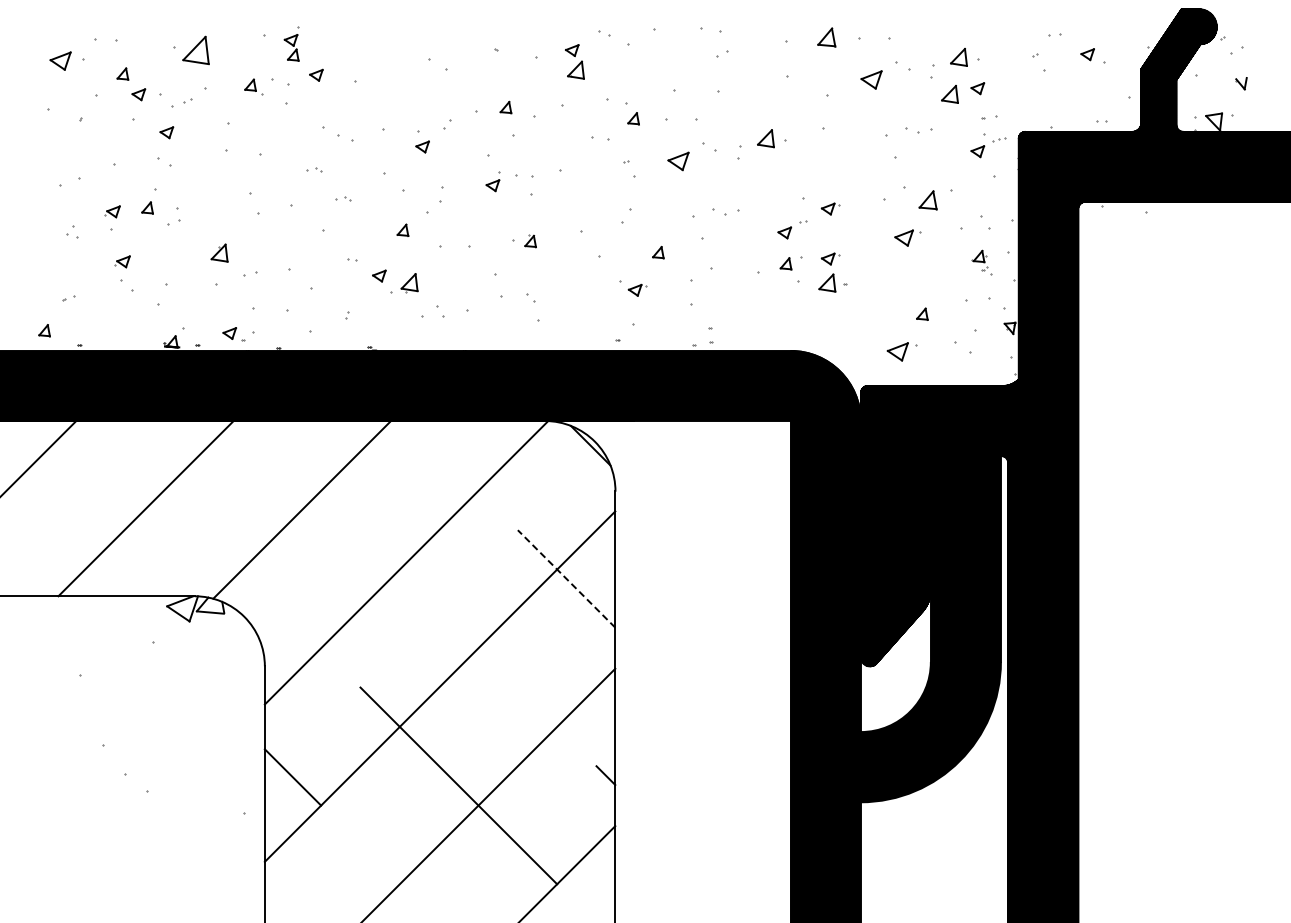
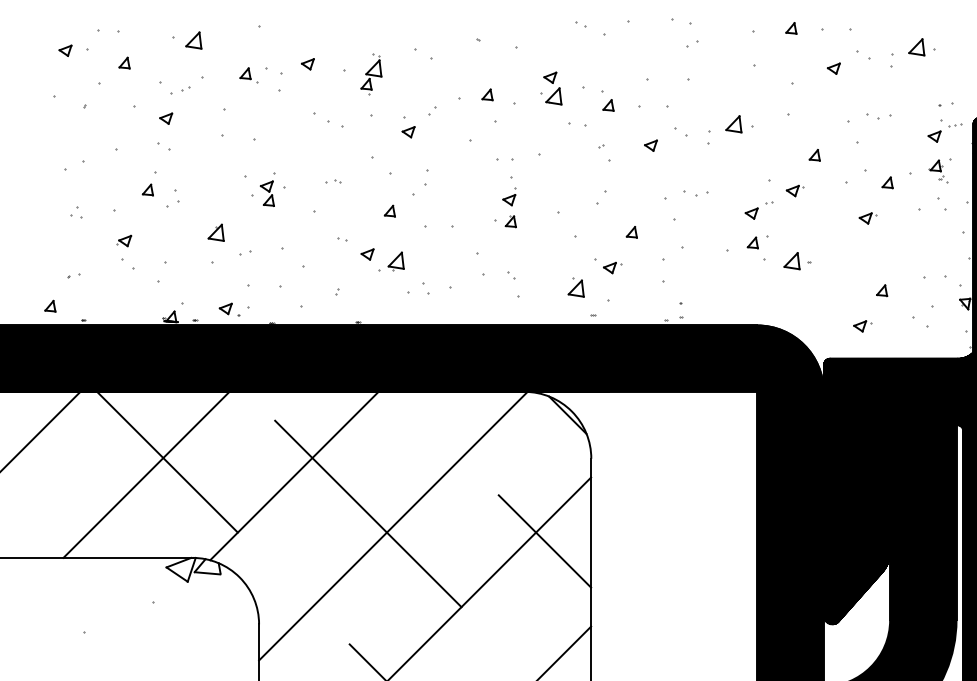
part: (826, 37) -> (791, 28), size x0.62
part: (291, 43) -> (267, 189), moved
part: (195, 49) -> (193, 39), size x0.62
part: (60, 60) -> (65, 50), size x0.62
part: (574, 61) -> (552, 88), moved
part: (871, 79) -> (833, 68), size x0.62
part: (383, 86) -> (371, 74), added
part: (977, 88) -> (934, 76), removed
part: (138, 94) -> (139, 82), removed
part: (949, 94) -> (907, 82), removed
part: (678, 160) -> (651, 145), size x0.62
part: (314, 169) -> (306, 153), removed
part: (851, 171) -> (814, 155), added
part: (492, 181) -> (508, 196), moved
part: (928, 200) -> (887, 182), size x0.62
part: (112, 211) -> (114, 193), removed
part: (907, 237) -> (867, 217), size x0.71
part: (830, 258) -> (795, 237), removed
part: (981, 262) -> (938, 171), moved
part: (599, 310) -> (576, 287), added
part: (901, 351) -> (862, 325), size x0.62
line: (167, 495) -> (166, 462), added
line: (379, 549) -> (367, 513), added
line: (566, 578) -> (544, 541), dashed -> solid

